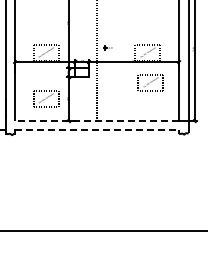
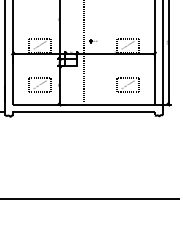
part: (150, 82) -> (127, 85), moved
line: (96, 121) -> (83, 104), dashed -> solid
line: (97, 129) -> (84, 111), dashed -> solid

